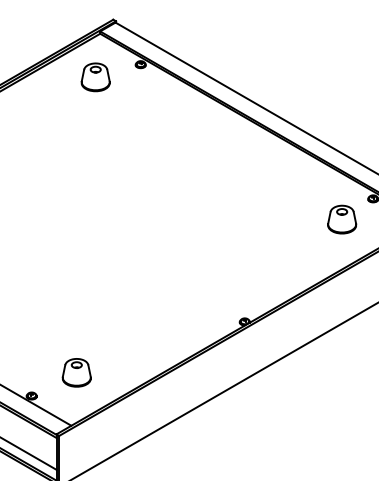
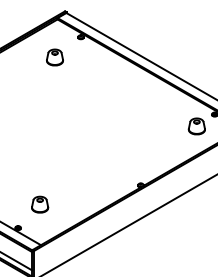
part: (94, 77) -> (54, 57), moved
part: (77, 372) -> (40, 204), moved

